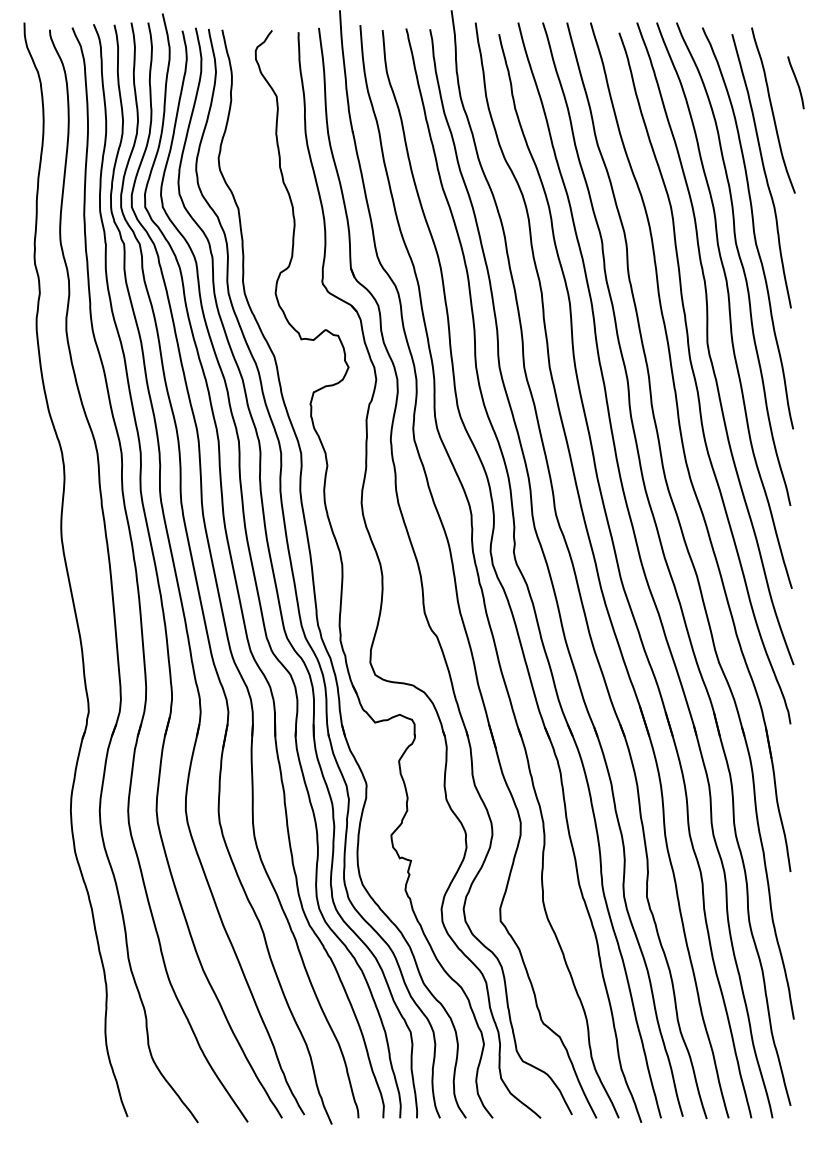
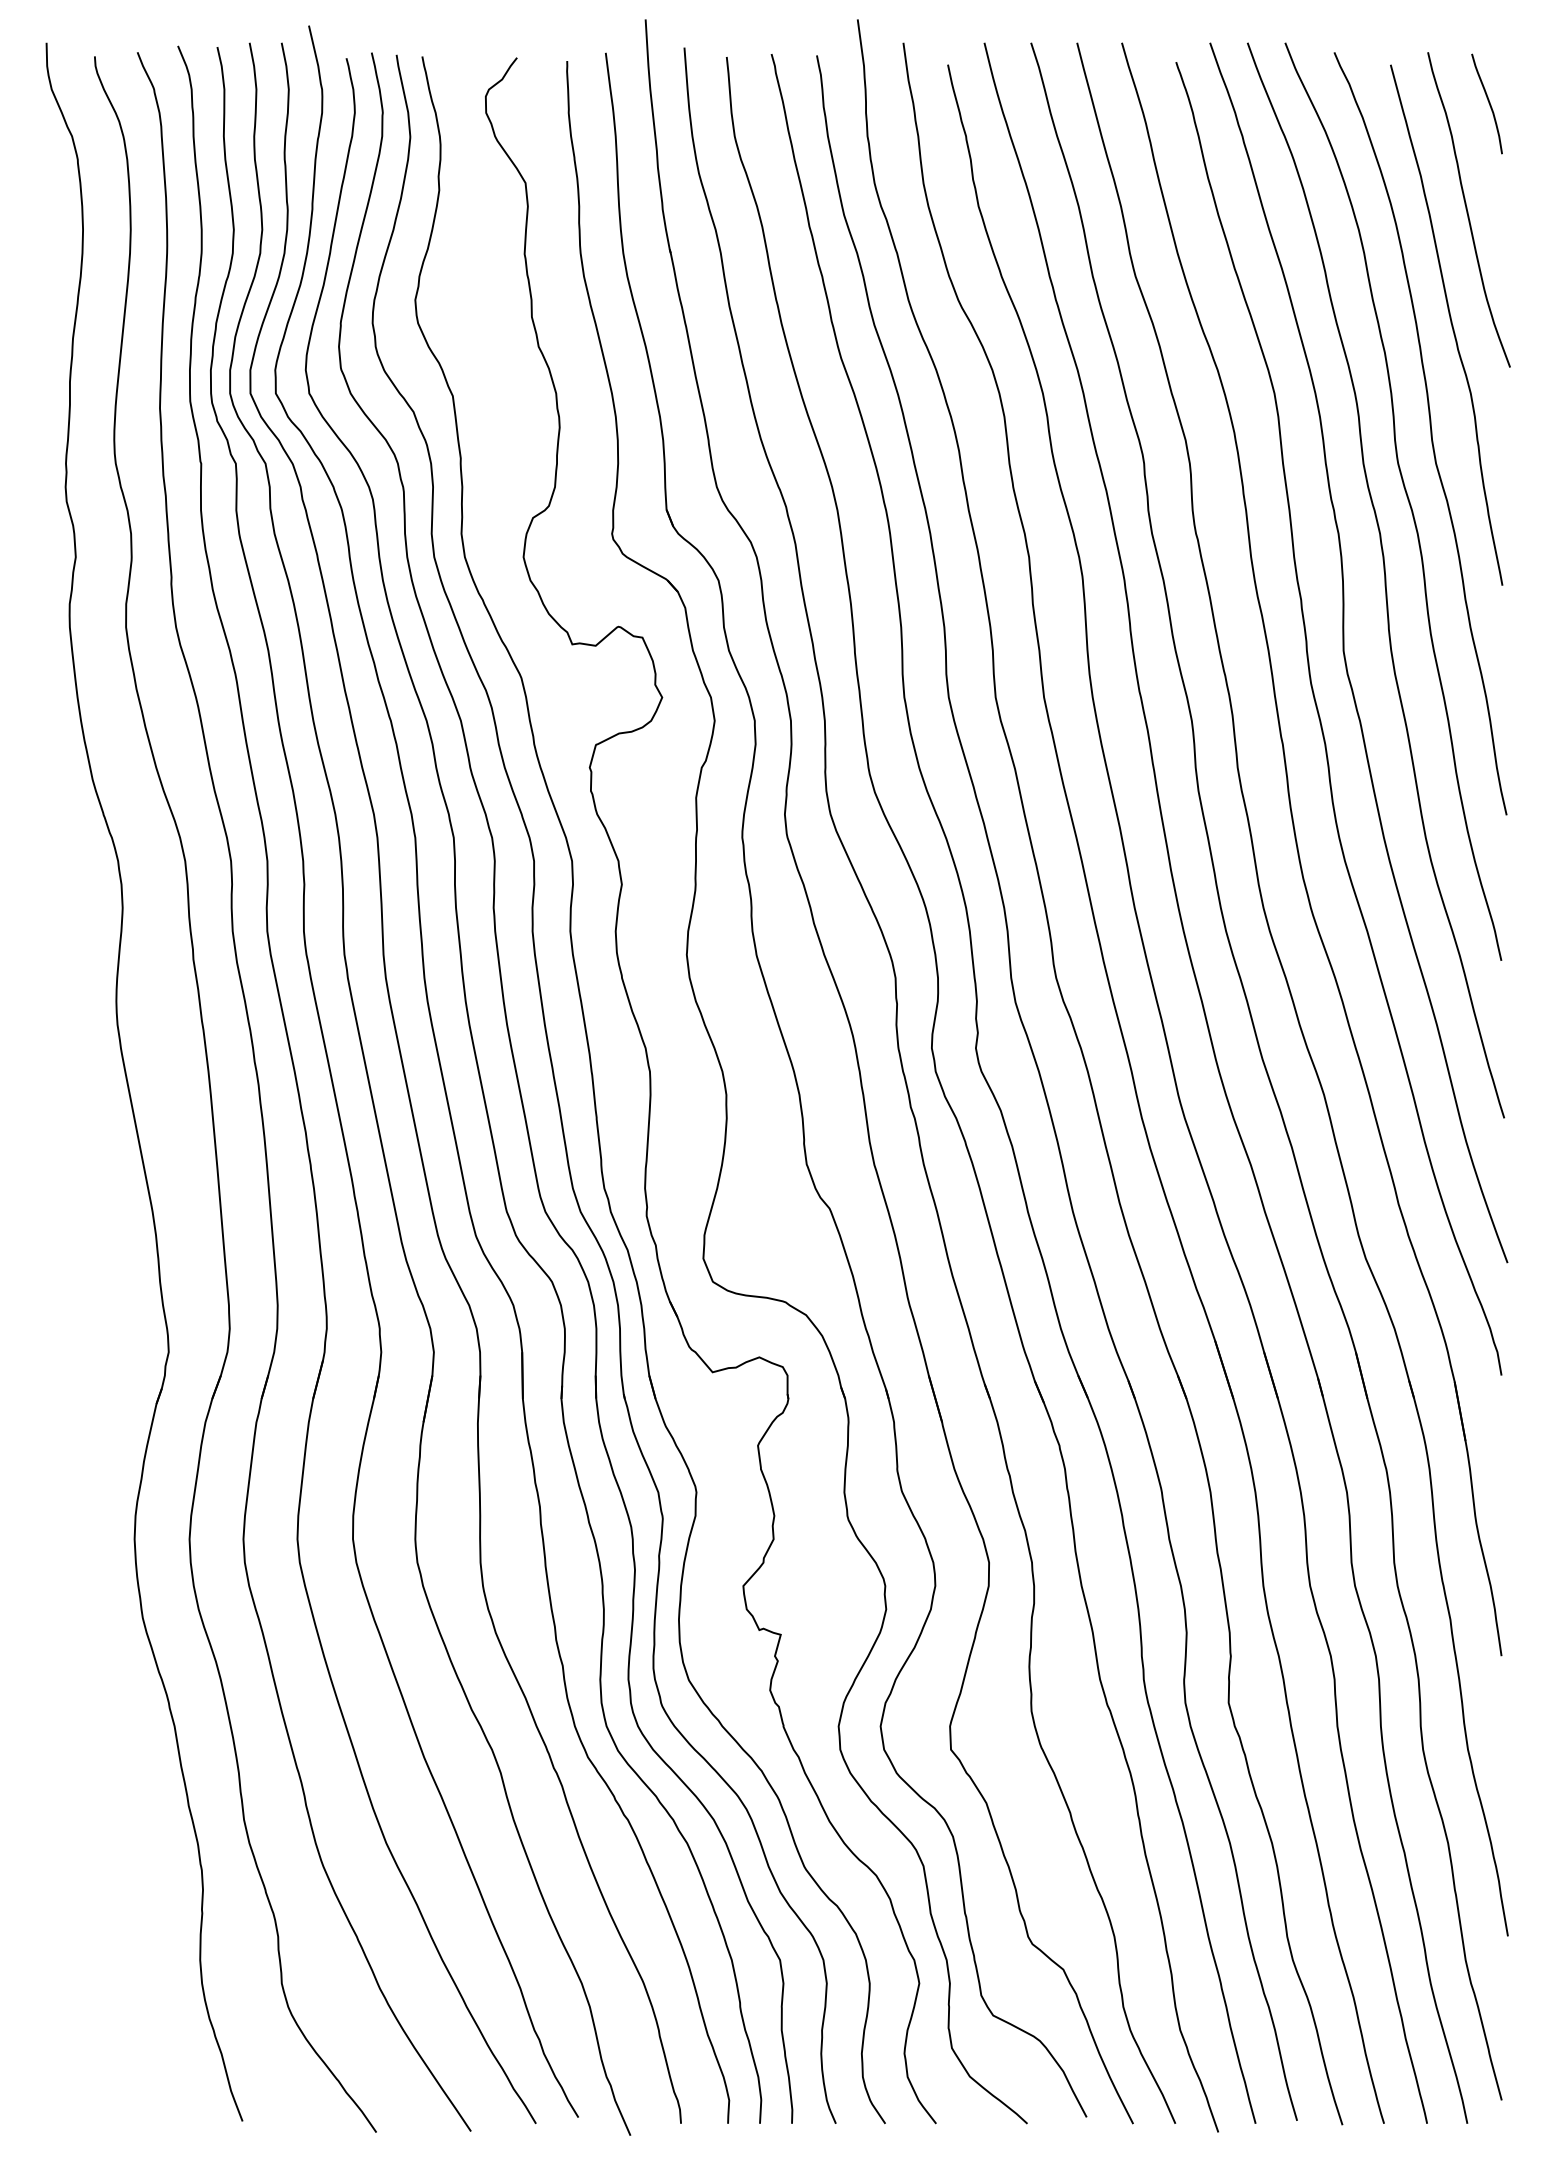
curve: (796, 82) -> (1488, 103), moved

